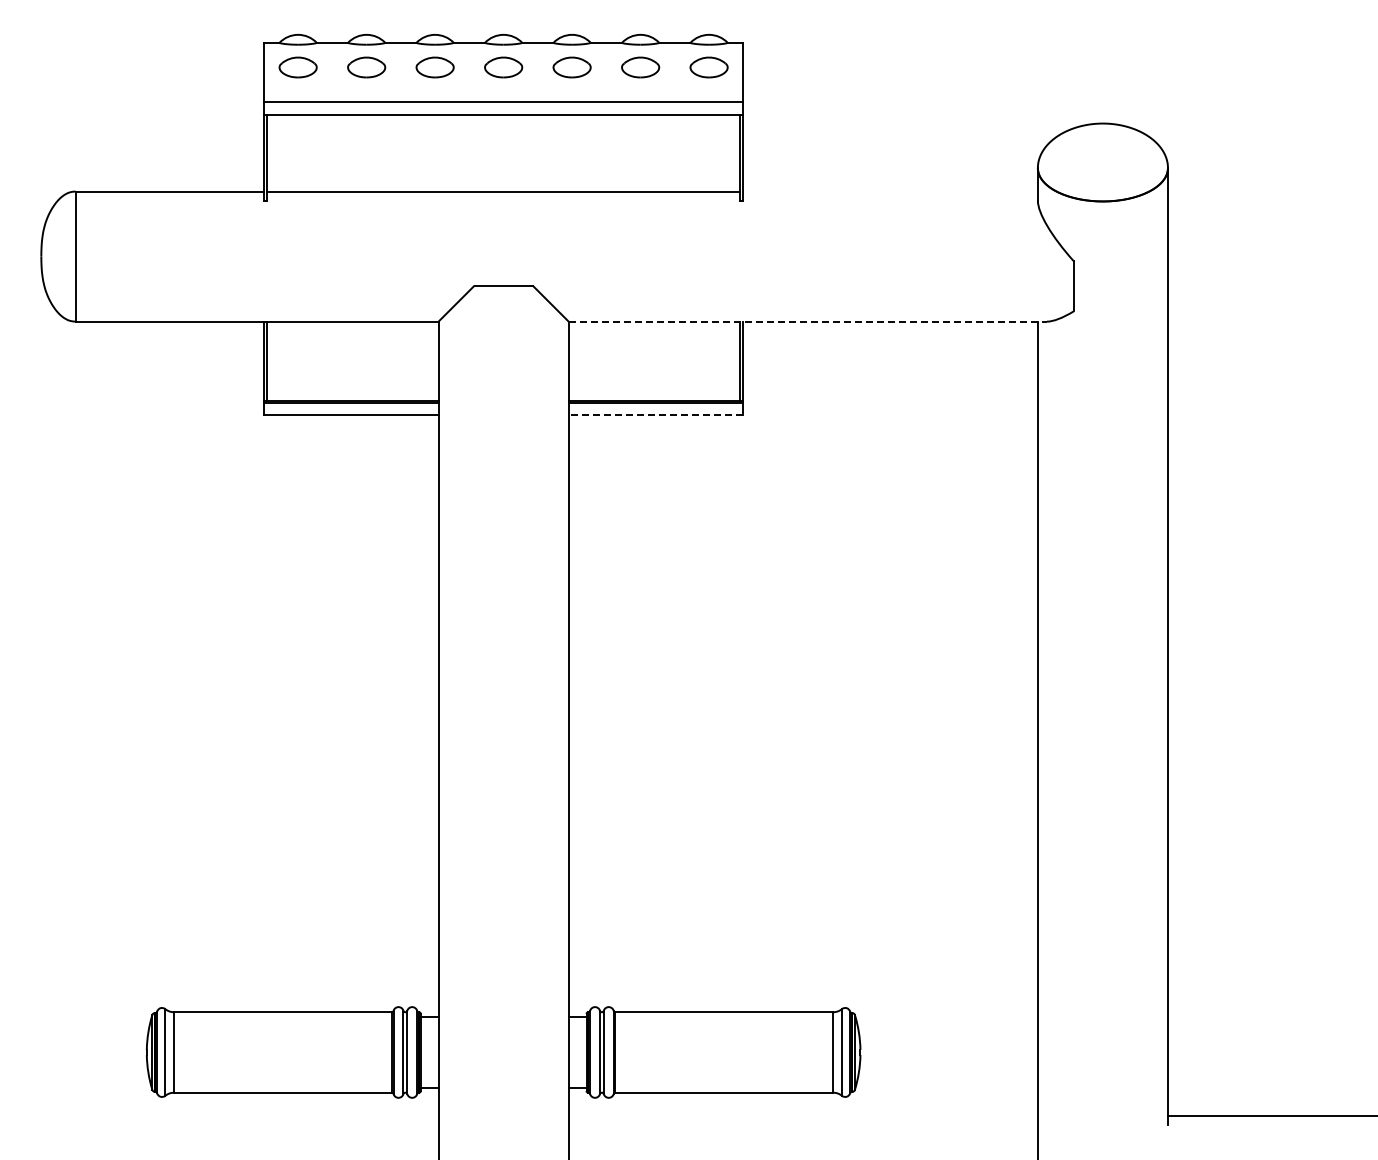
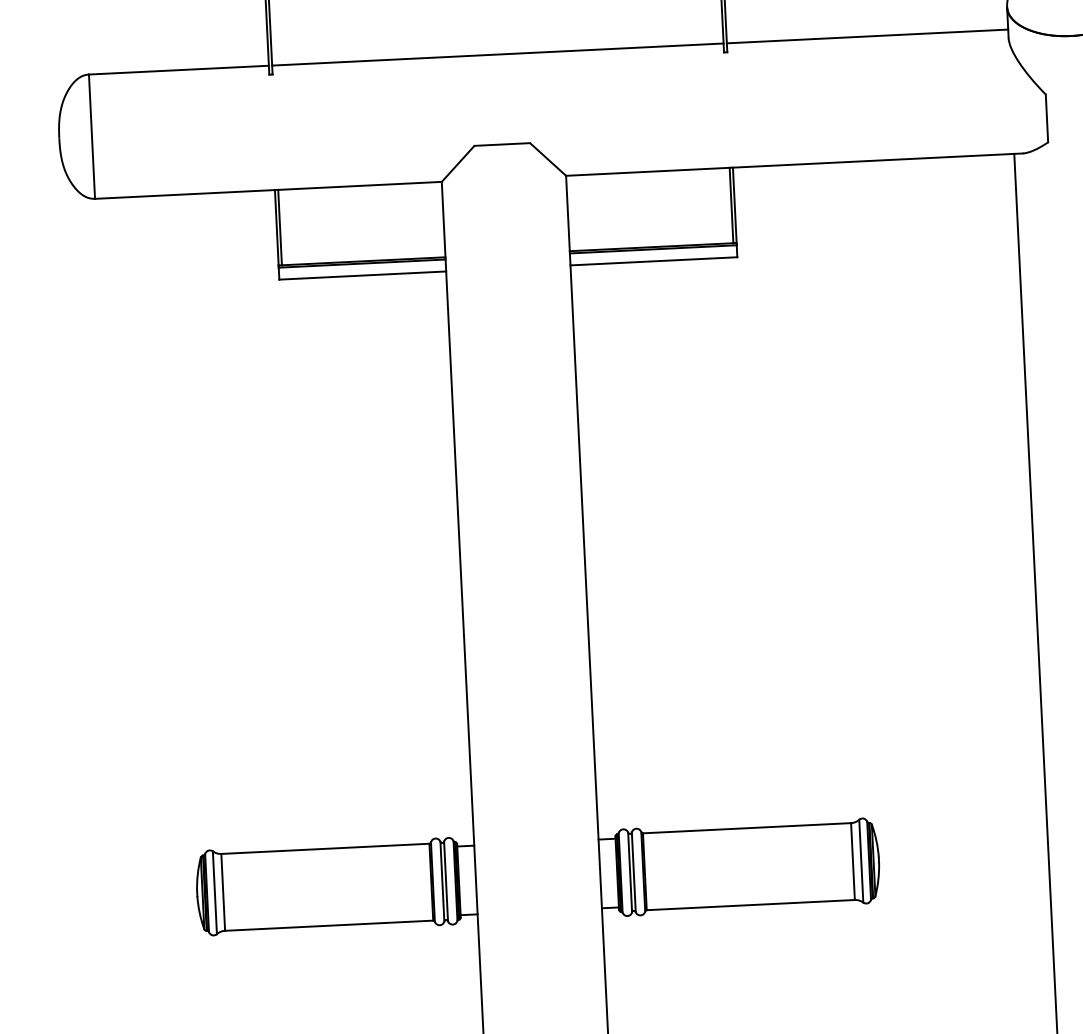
line: (890, 191) -> (867, 36), added
line: (808, 321) -> (795, 164), dashed -> solid
line: (655, 415) -> (653, 261), dashed -> solid

